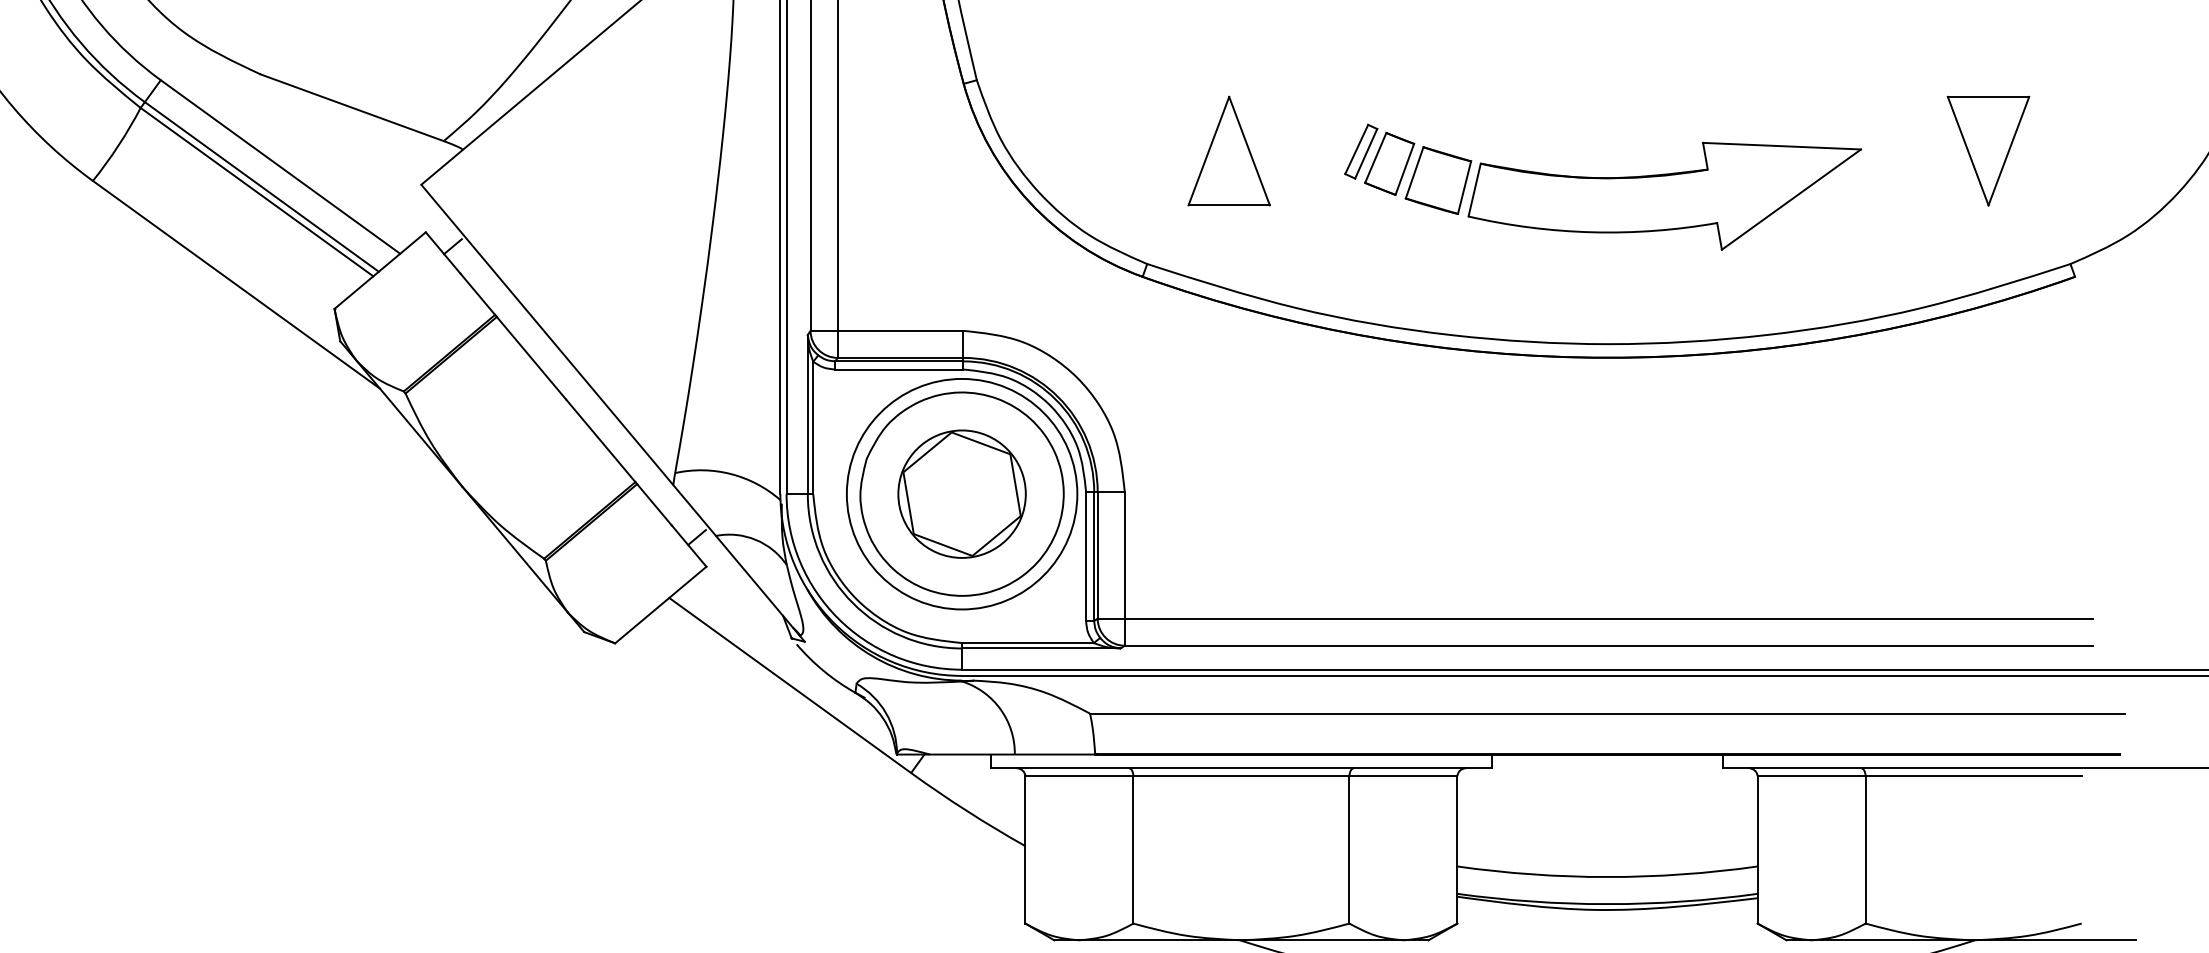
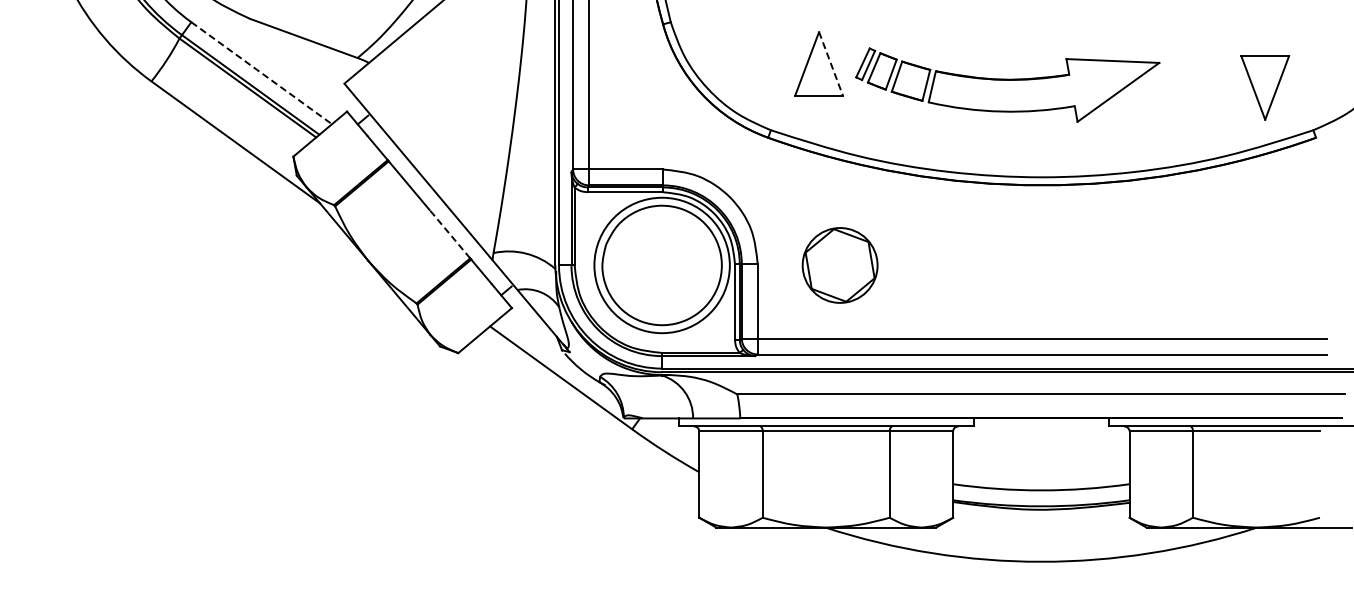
part: (1989, 150) -> (1265, 87), moved
line: (1250, 152) -> (831, 64), solid -> dashed
line: (280, 167) -> (261, 73), solid -> dashed
part: (1602, 186) -> (1007, 84), moved
line: (600, 441) -> (449, 234), solid -> dashed
part: (961, 494) -> (839, 265), moved

